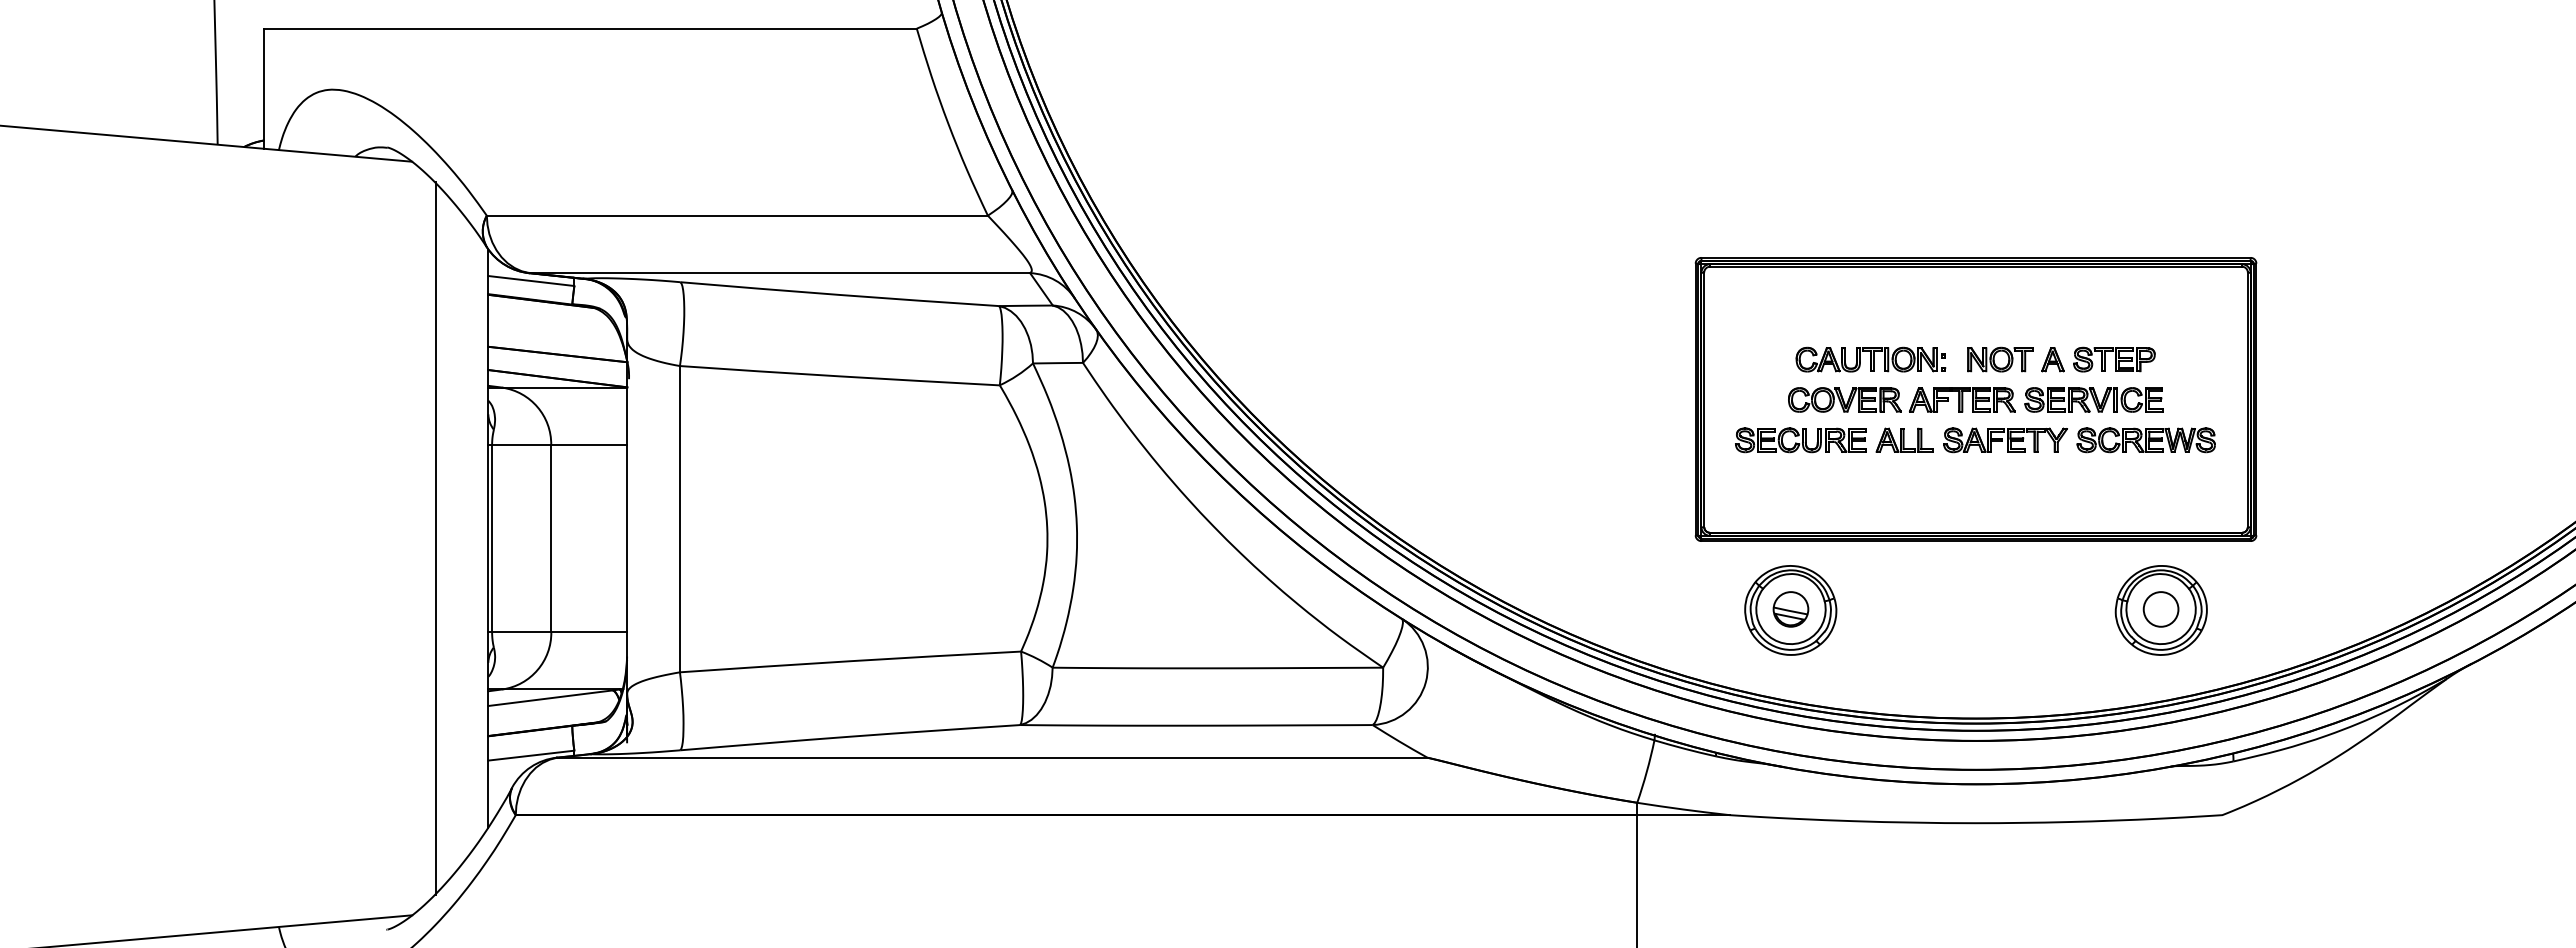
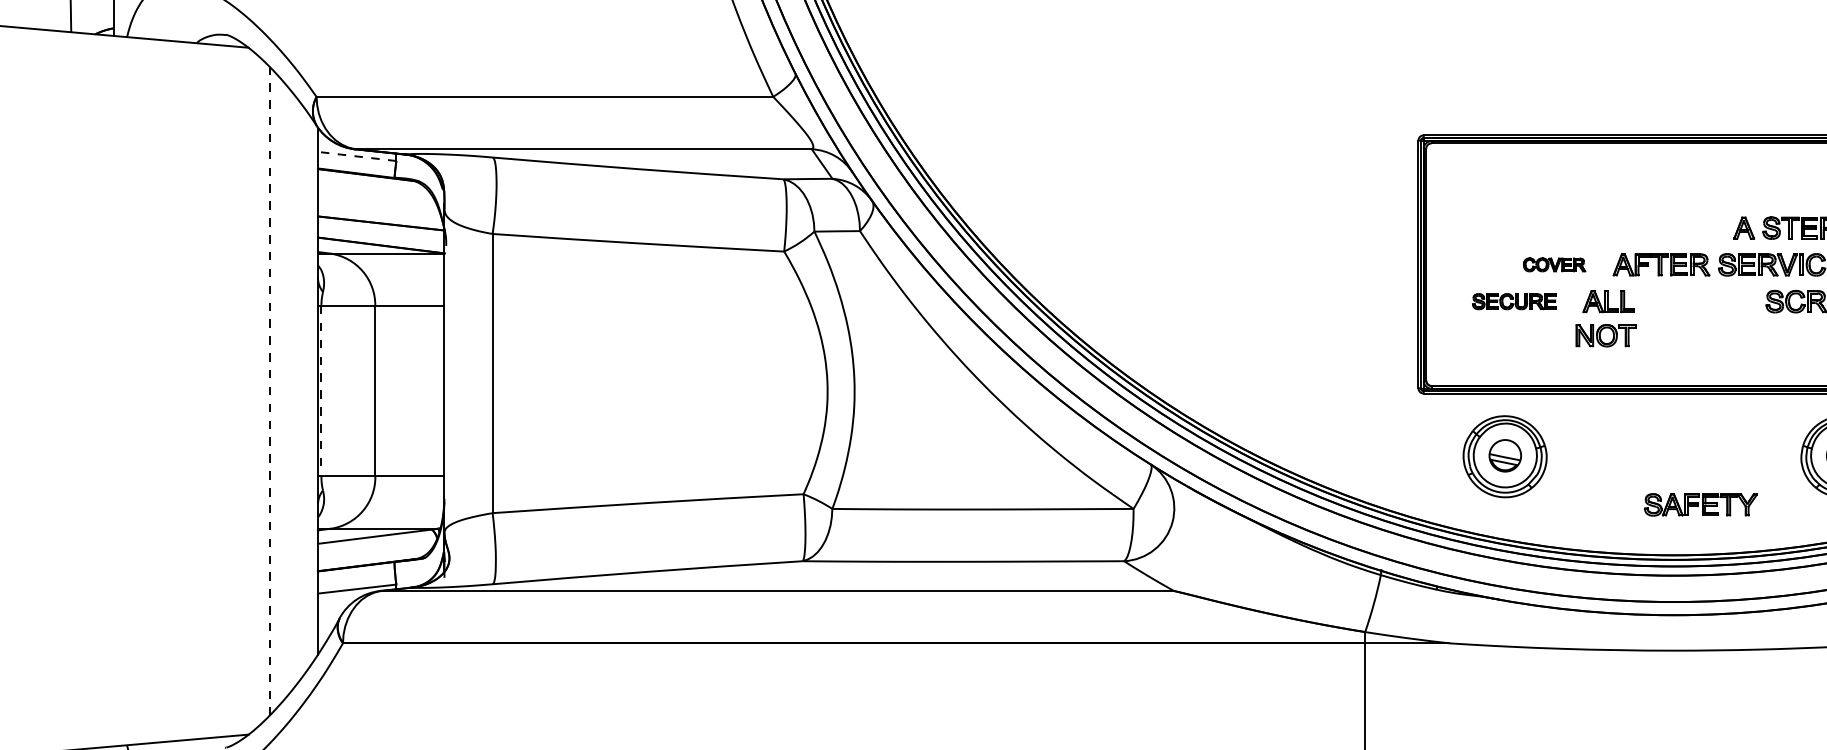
line: (530, 280) -> (356, 156), solid -> dashed
part: (1870, 359) -> (1577, 228), removed
part: (2000, 359) -> (1606, 335), moved
part: (1844, 399) -> (1554, 264), size x0.6
part: (1800, 440) -> (1514, 301), size x0.7
part: (2005, 440) -> (1700, 505), moved
line: (435, 538) -> (269, 391), solid -> dashed
line: (492, 538) -> (321, 391), solid -> dashed

